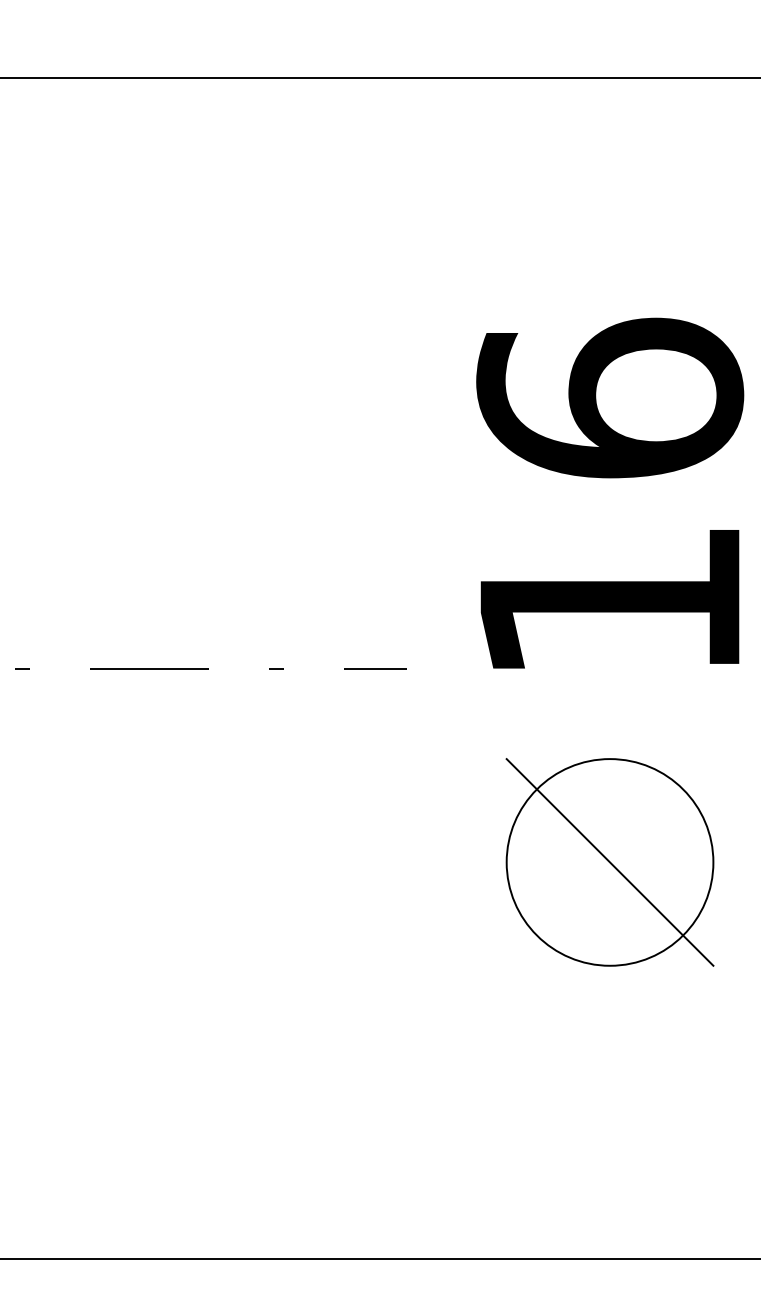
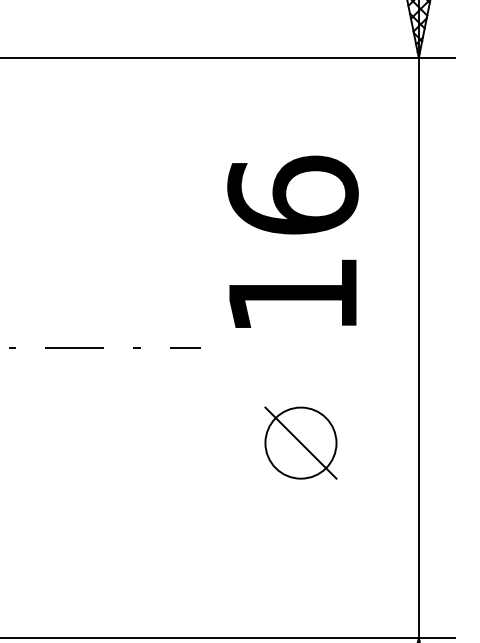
text: (609, 492) -> (292, 241), moved
part: (609, 861) -> (300, 442), size x0.7

